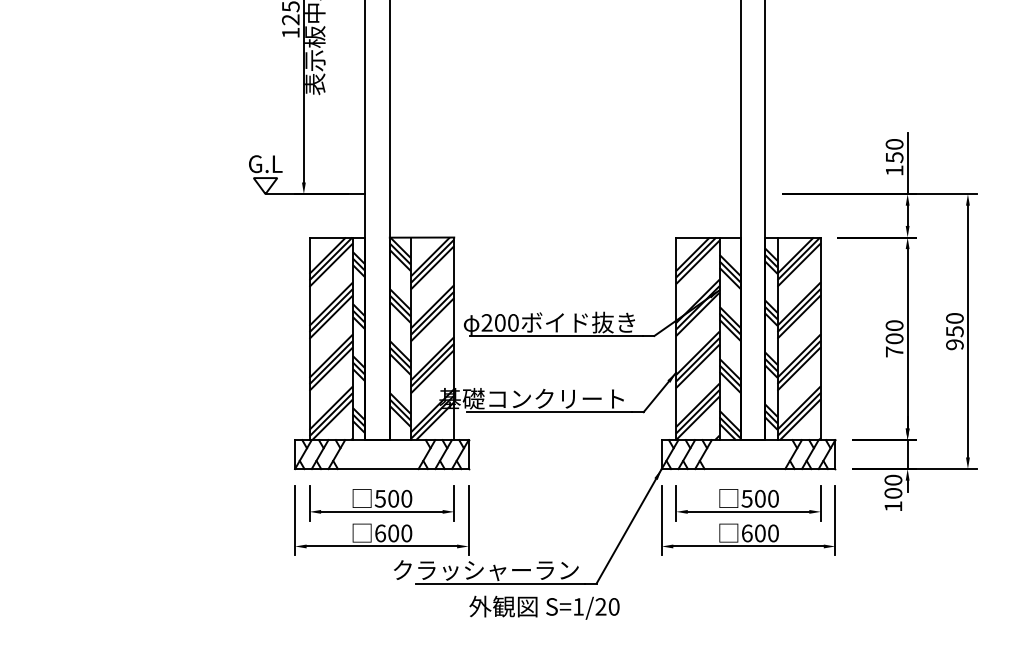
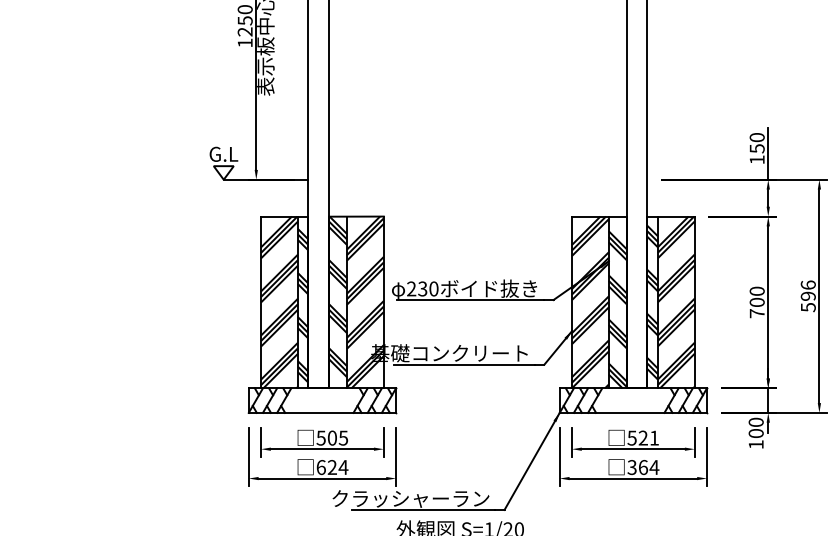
text: (499, 322) -> (422, 288), 200 -> 230
text: (954, 331) -> (808, 296), 950 -> 596
text: (406, 498) -> (343, 437), 500 -> 505
text: (766, 498) -> (648, 437), 500 -> 521
text: (400, 533) -> (338, 467), 600 -> 624
text: (760, 533) -> (643, 467), 600 -> 364

